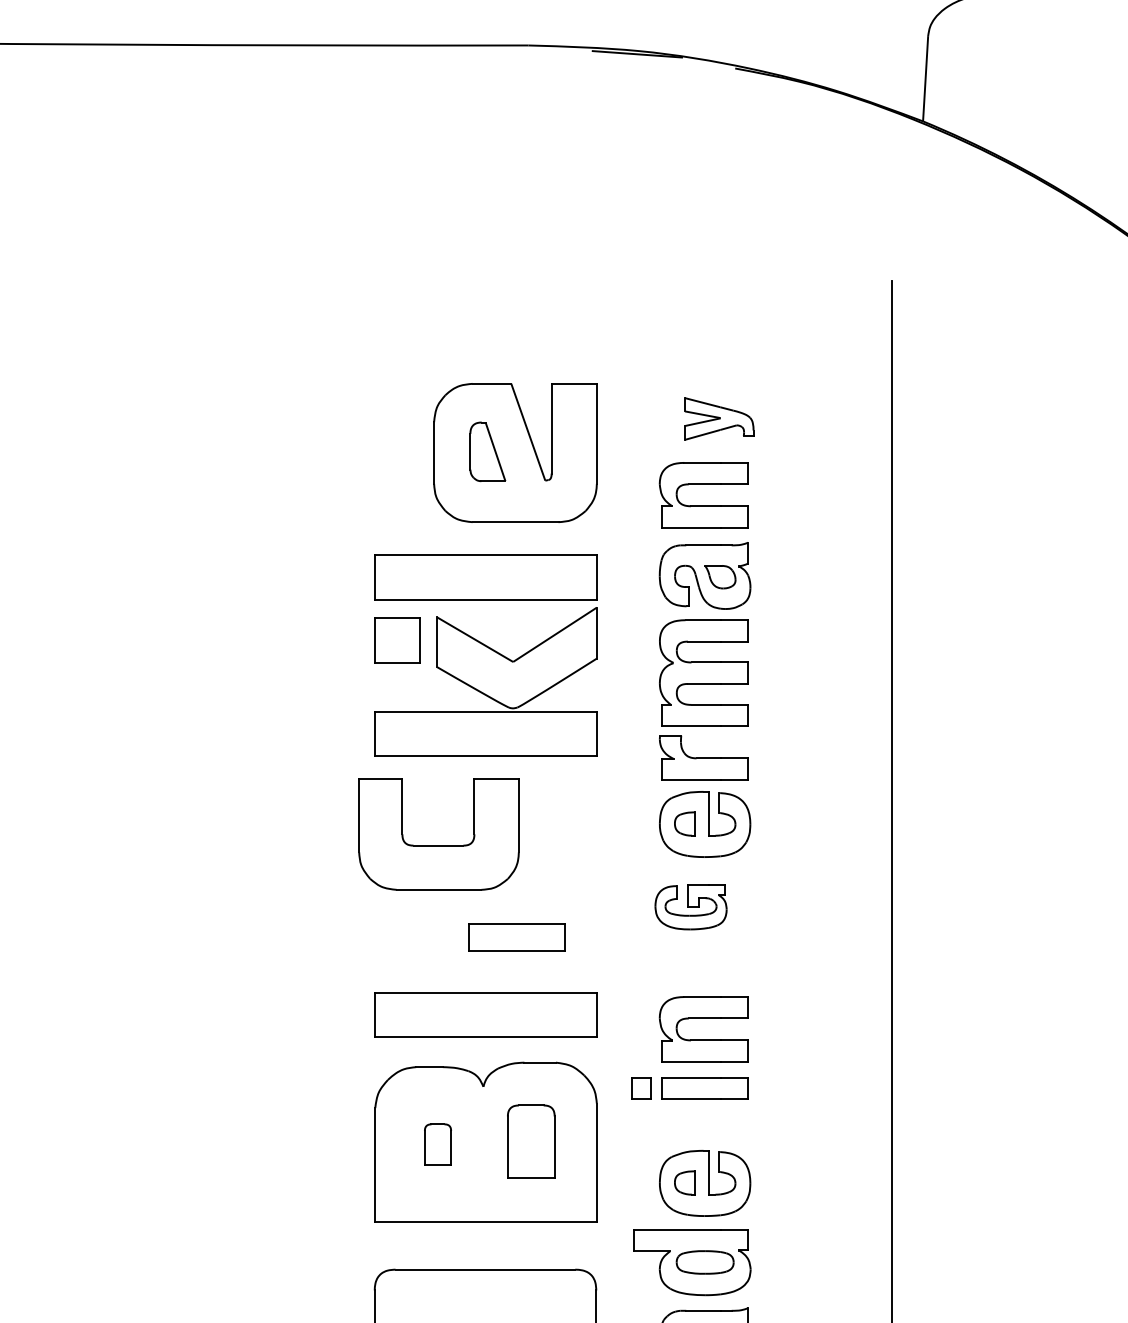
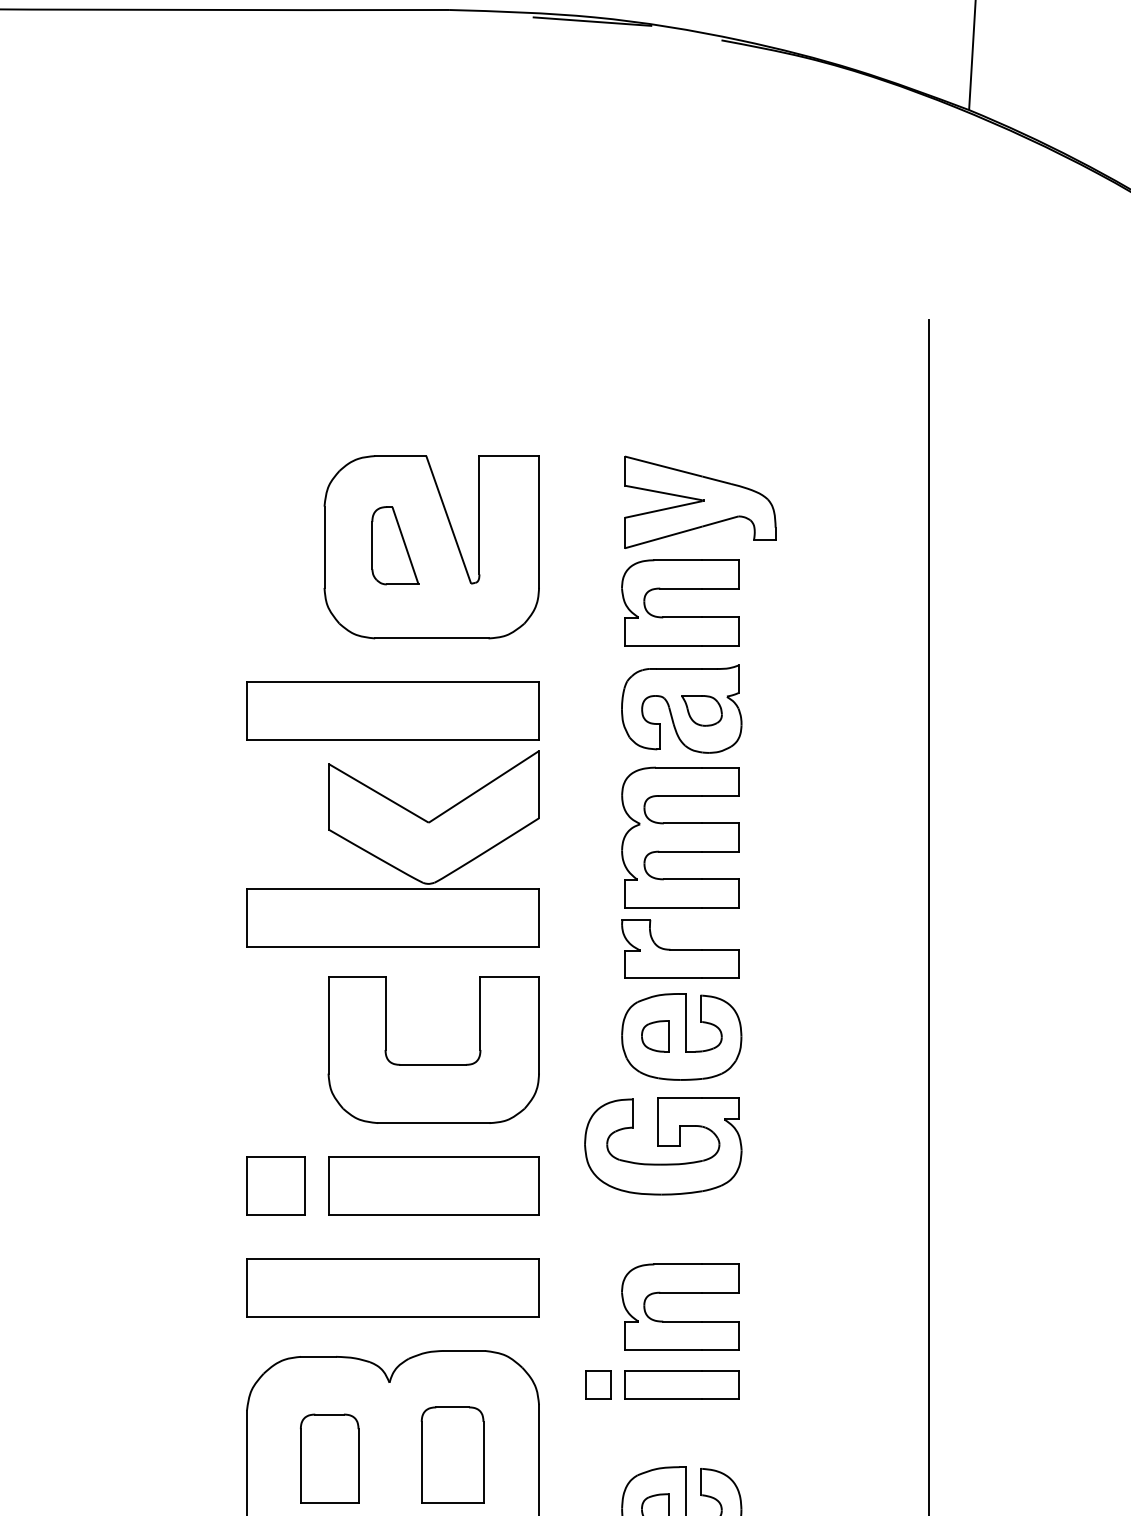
part: (719, 418) -> (700, 501), size x1.67
part: (397, 640) -> (276, 1185), moved
part: (438, 845) -> (433, 1064), moved
part: (690, 907) -> (662, 1146), size x1.67
part: (516, 937) -> (433, 1185), size x1.67
part: (437, 1144) -> (328, 1458), size x1.67

